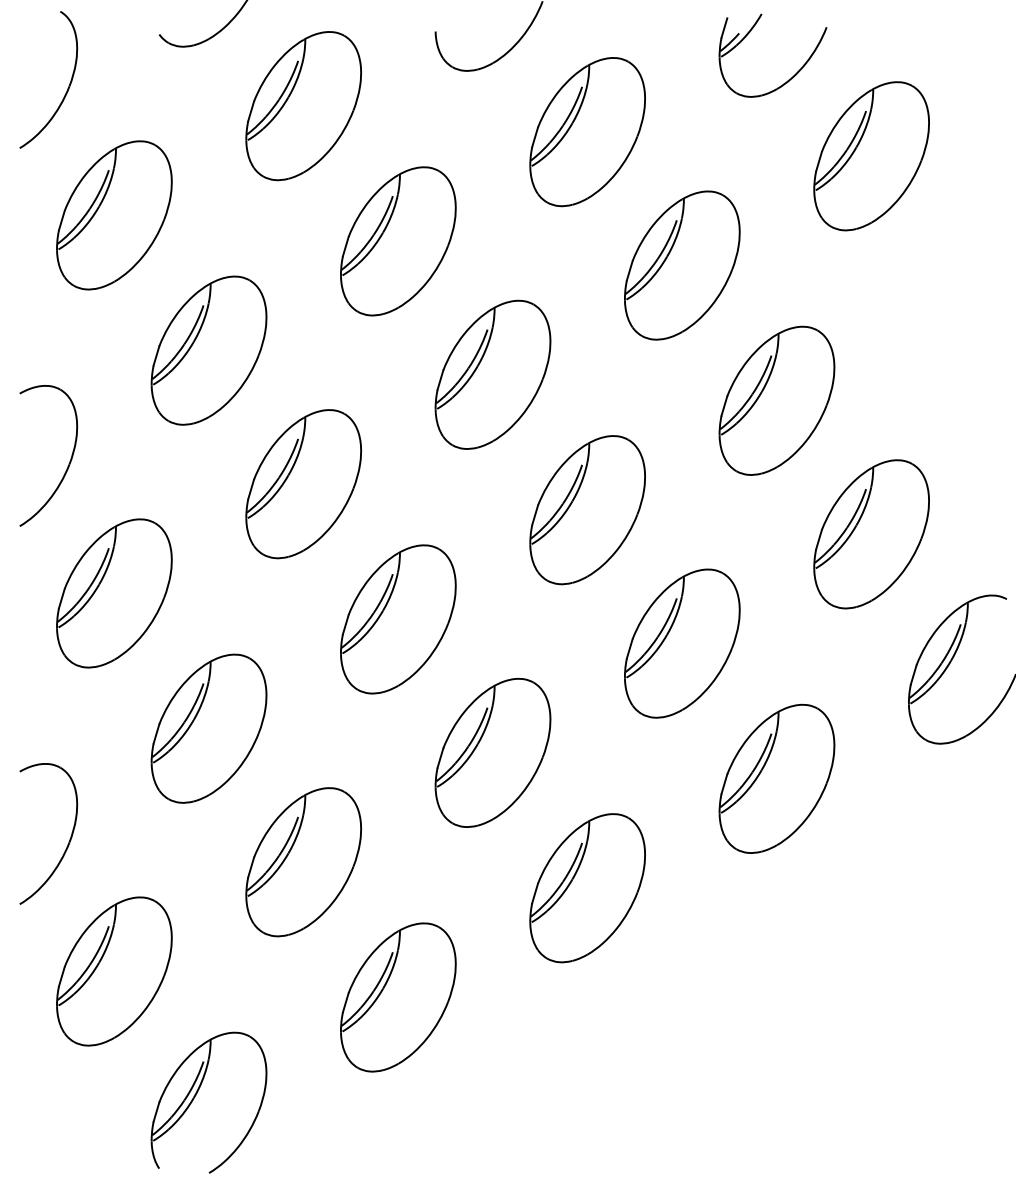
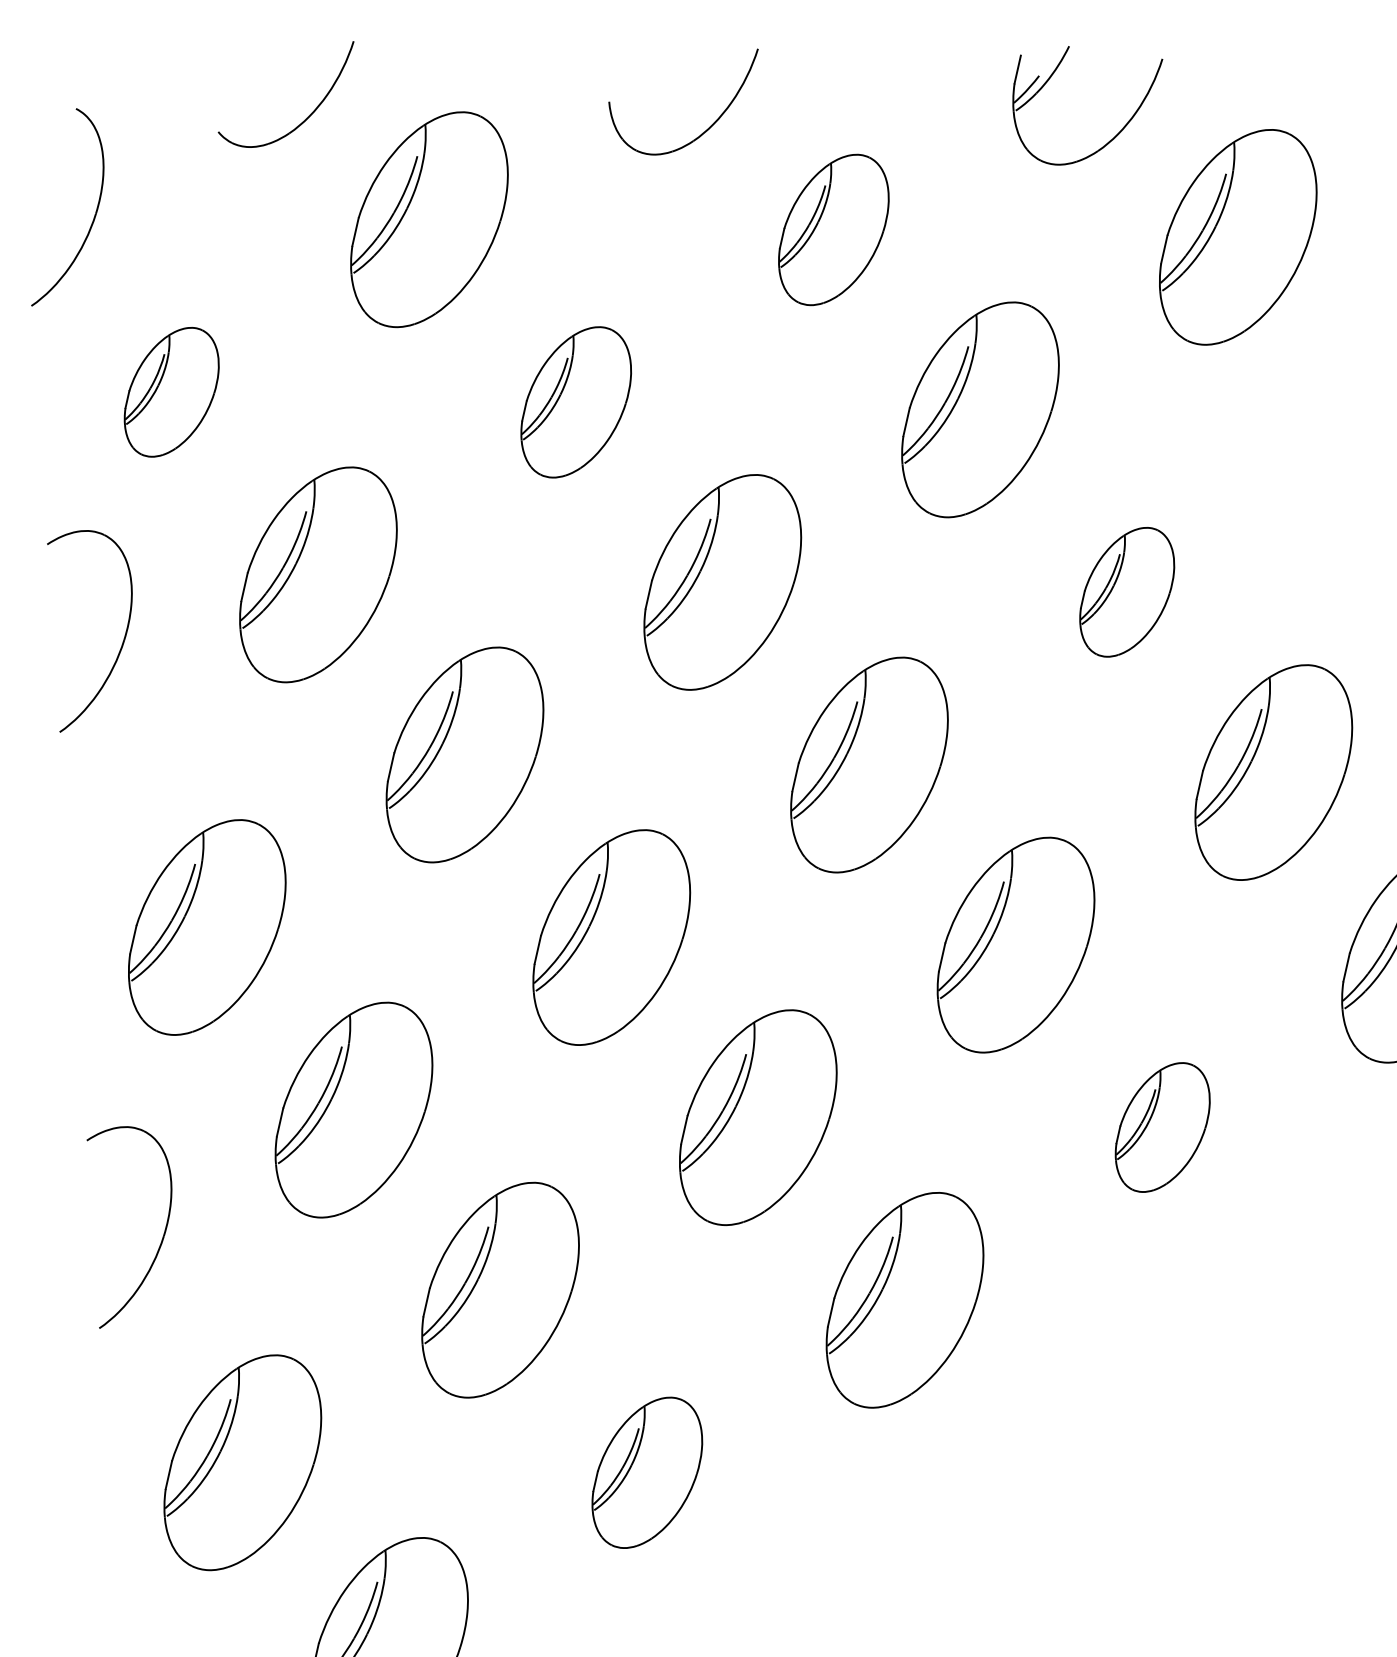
part: (587, 132) -> (833, 230), size x0.7
part: (114, 215) -> (171, 392), size x0.6
part: (398, 241) -> (576, 402), size x0.7
part: (776, 400) -> (1126, 592), size x0.6
part: (68, 463) -> (122, 638), moved
part: (776, 778) -> (1162, 1127), size x0.6
part: (68, 841) -> (162, 1234), moved
part: (398, 997) -> (647, 1472), size x0.7

